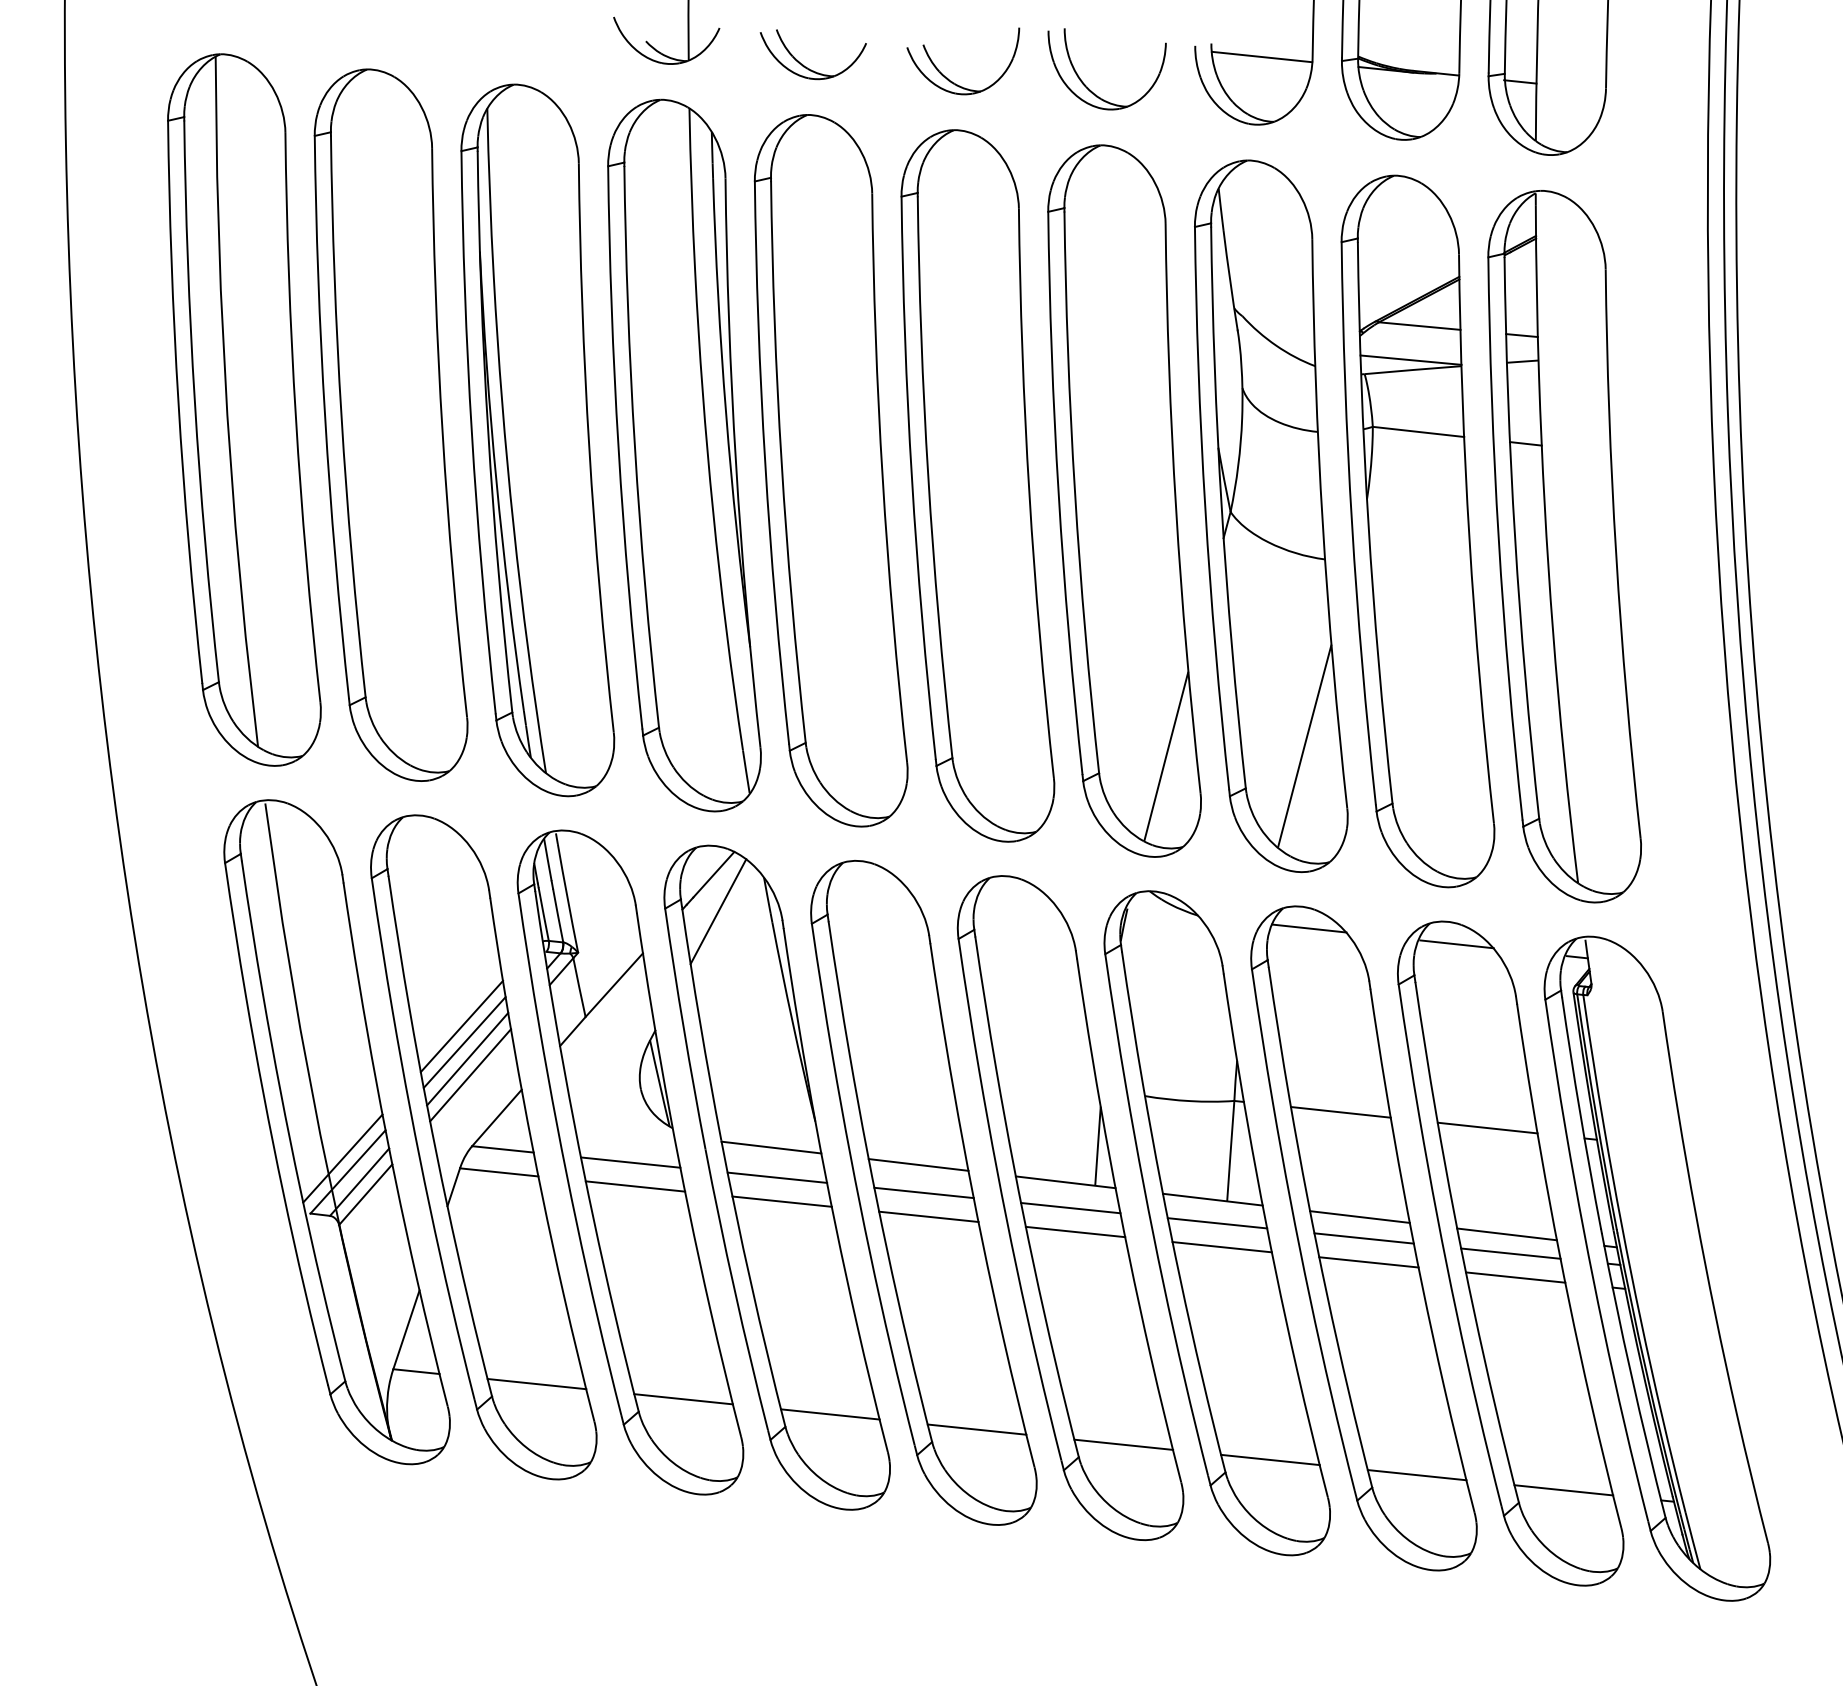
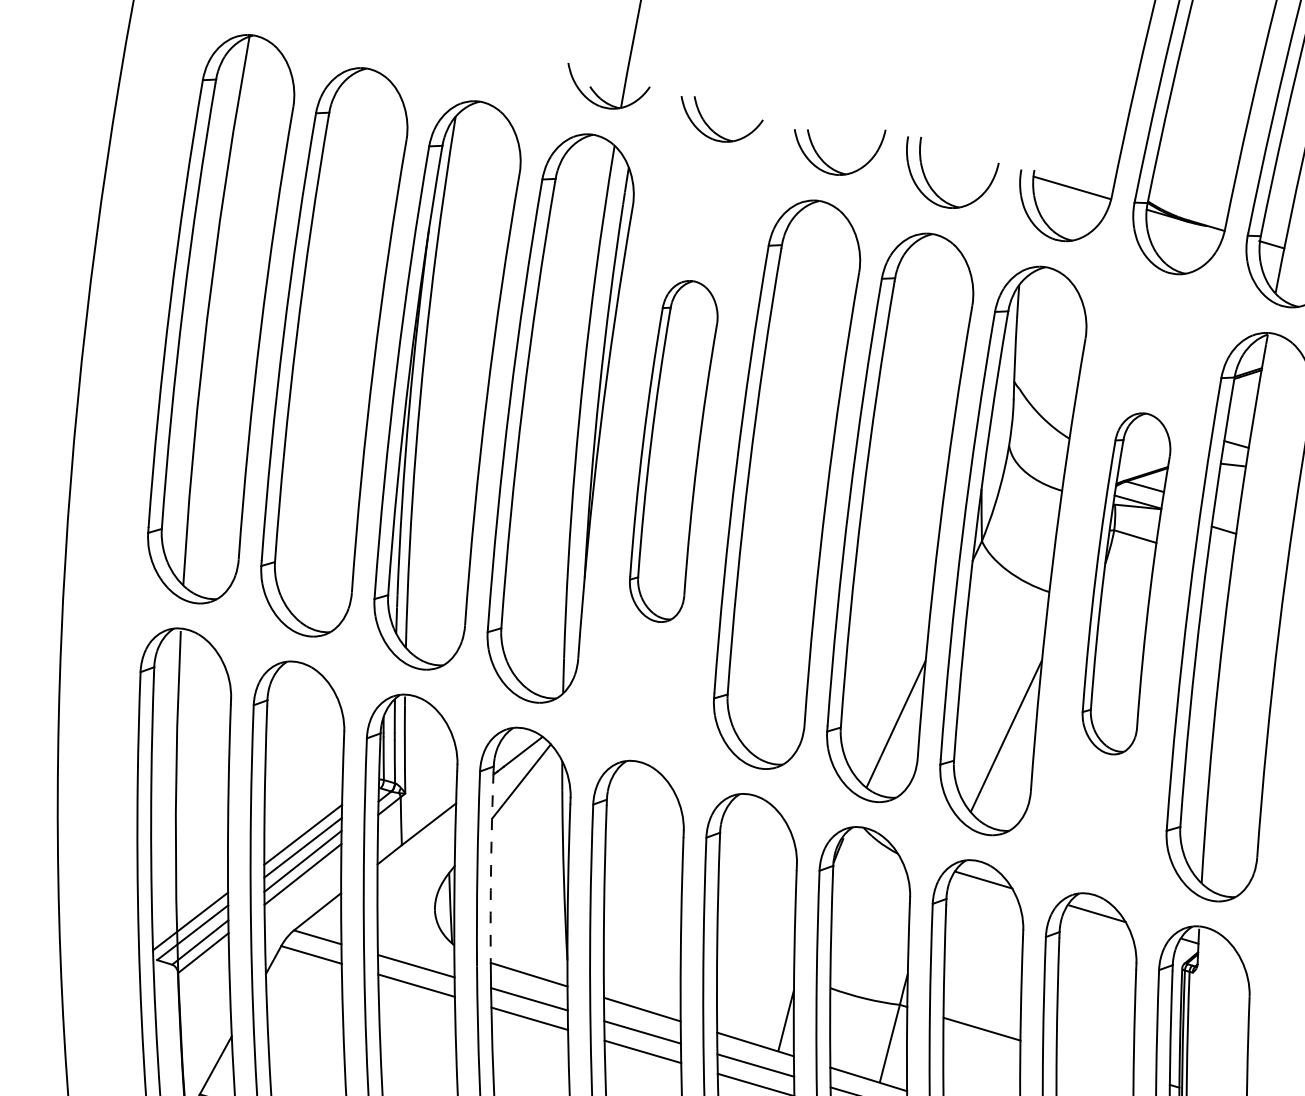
part: (830, 470) -> (673, 450), size x0.6
part: (1417, 531) -> (1126, 583), size x0.6
arc: (700, 1023) -> (491, 866), solid -> dashed
line: (1487, 1127) -> (1095, 1062), removed

